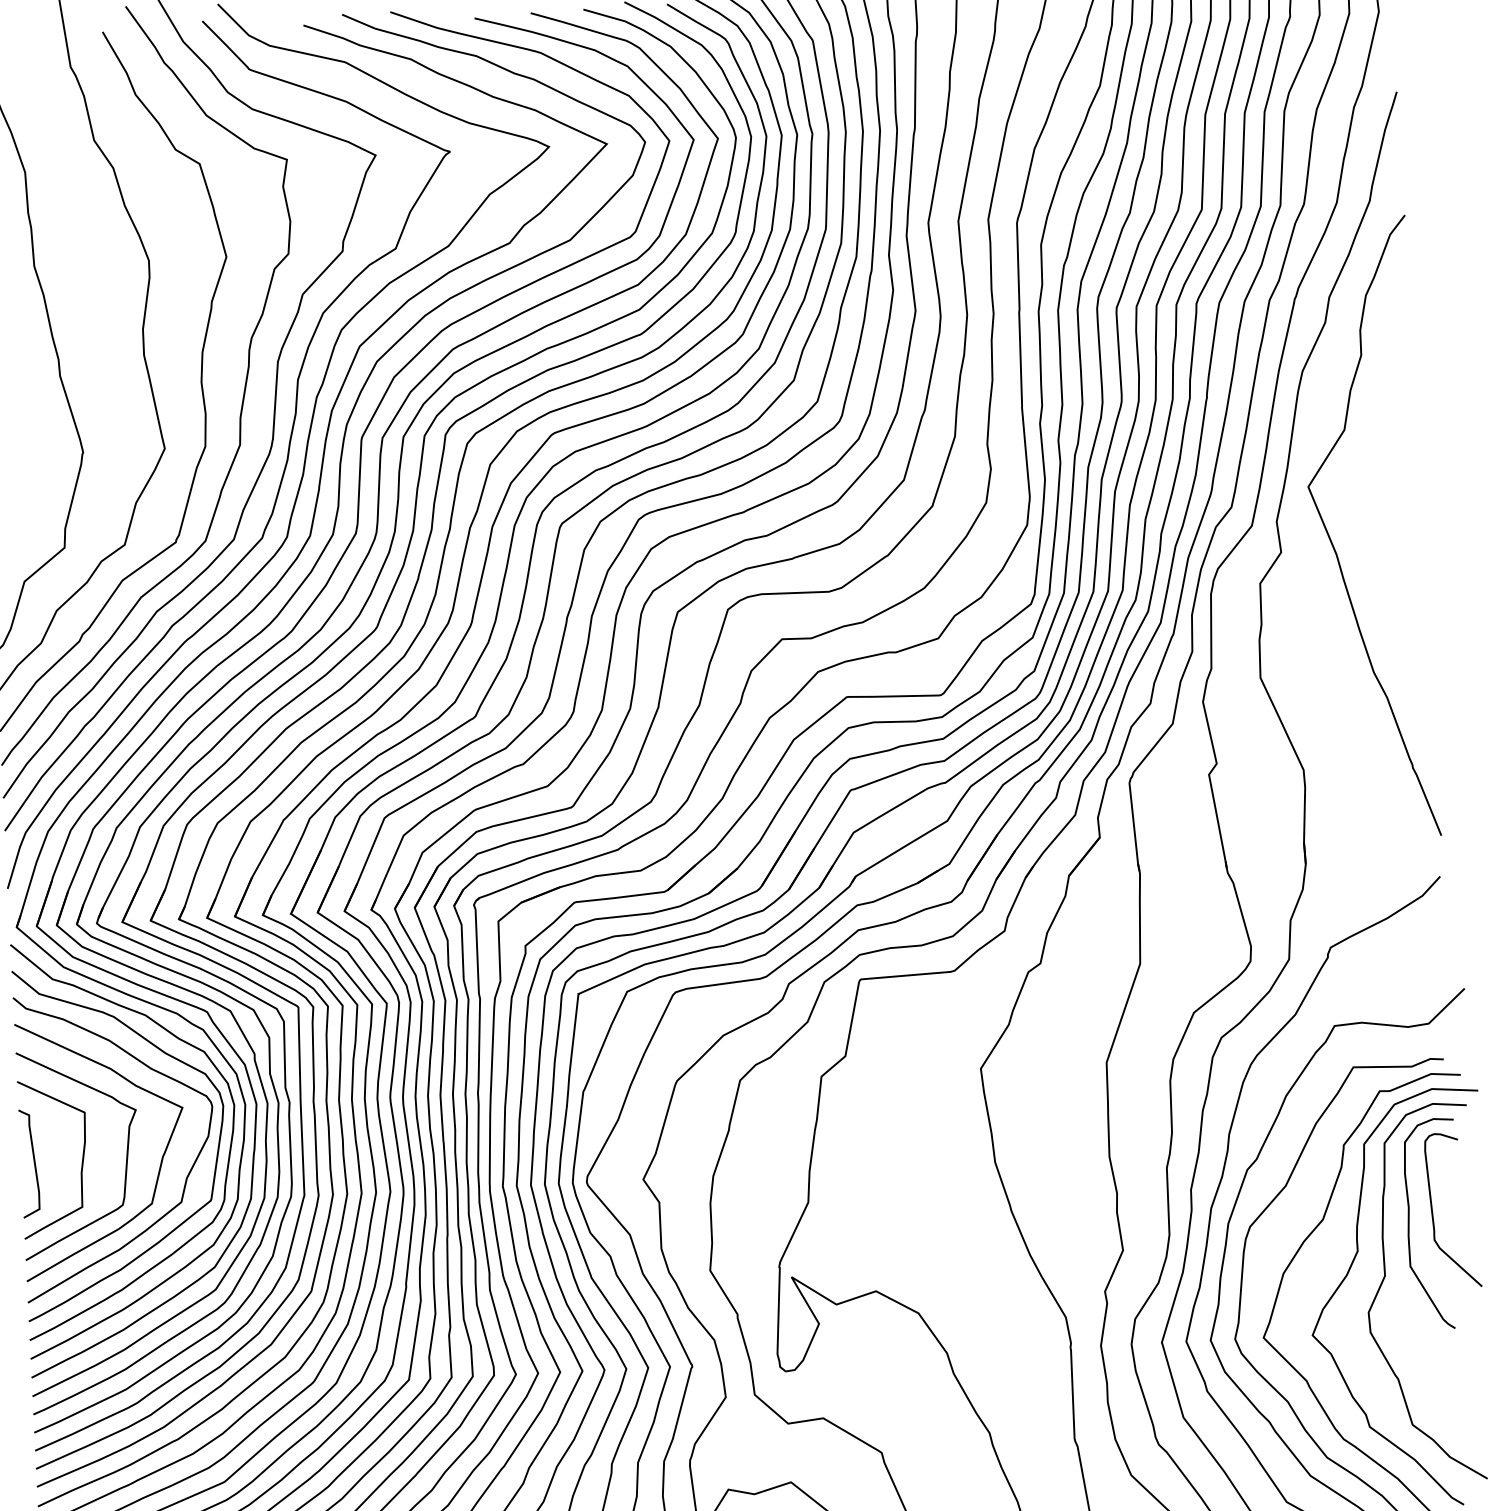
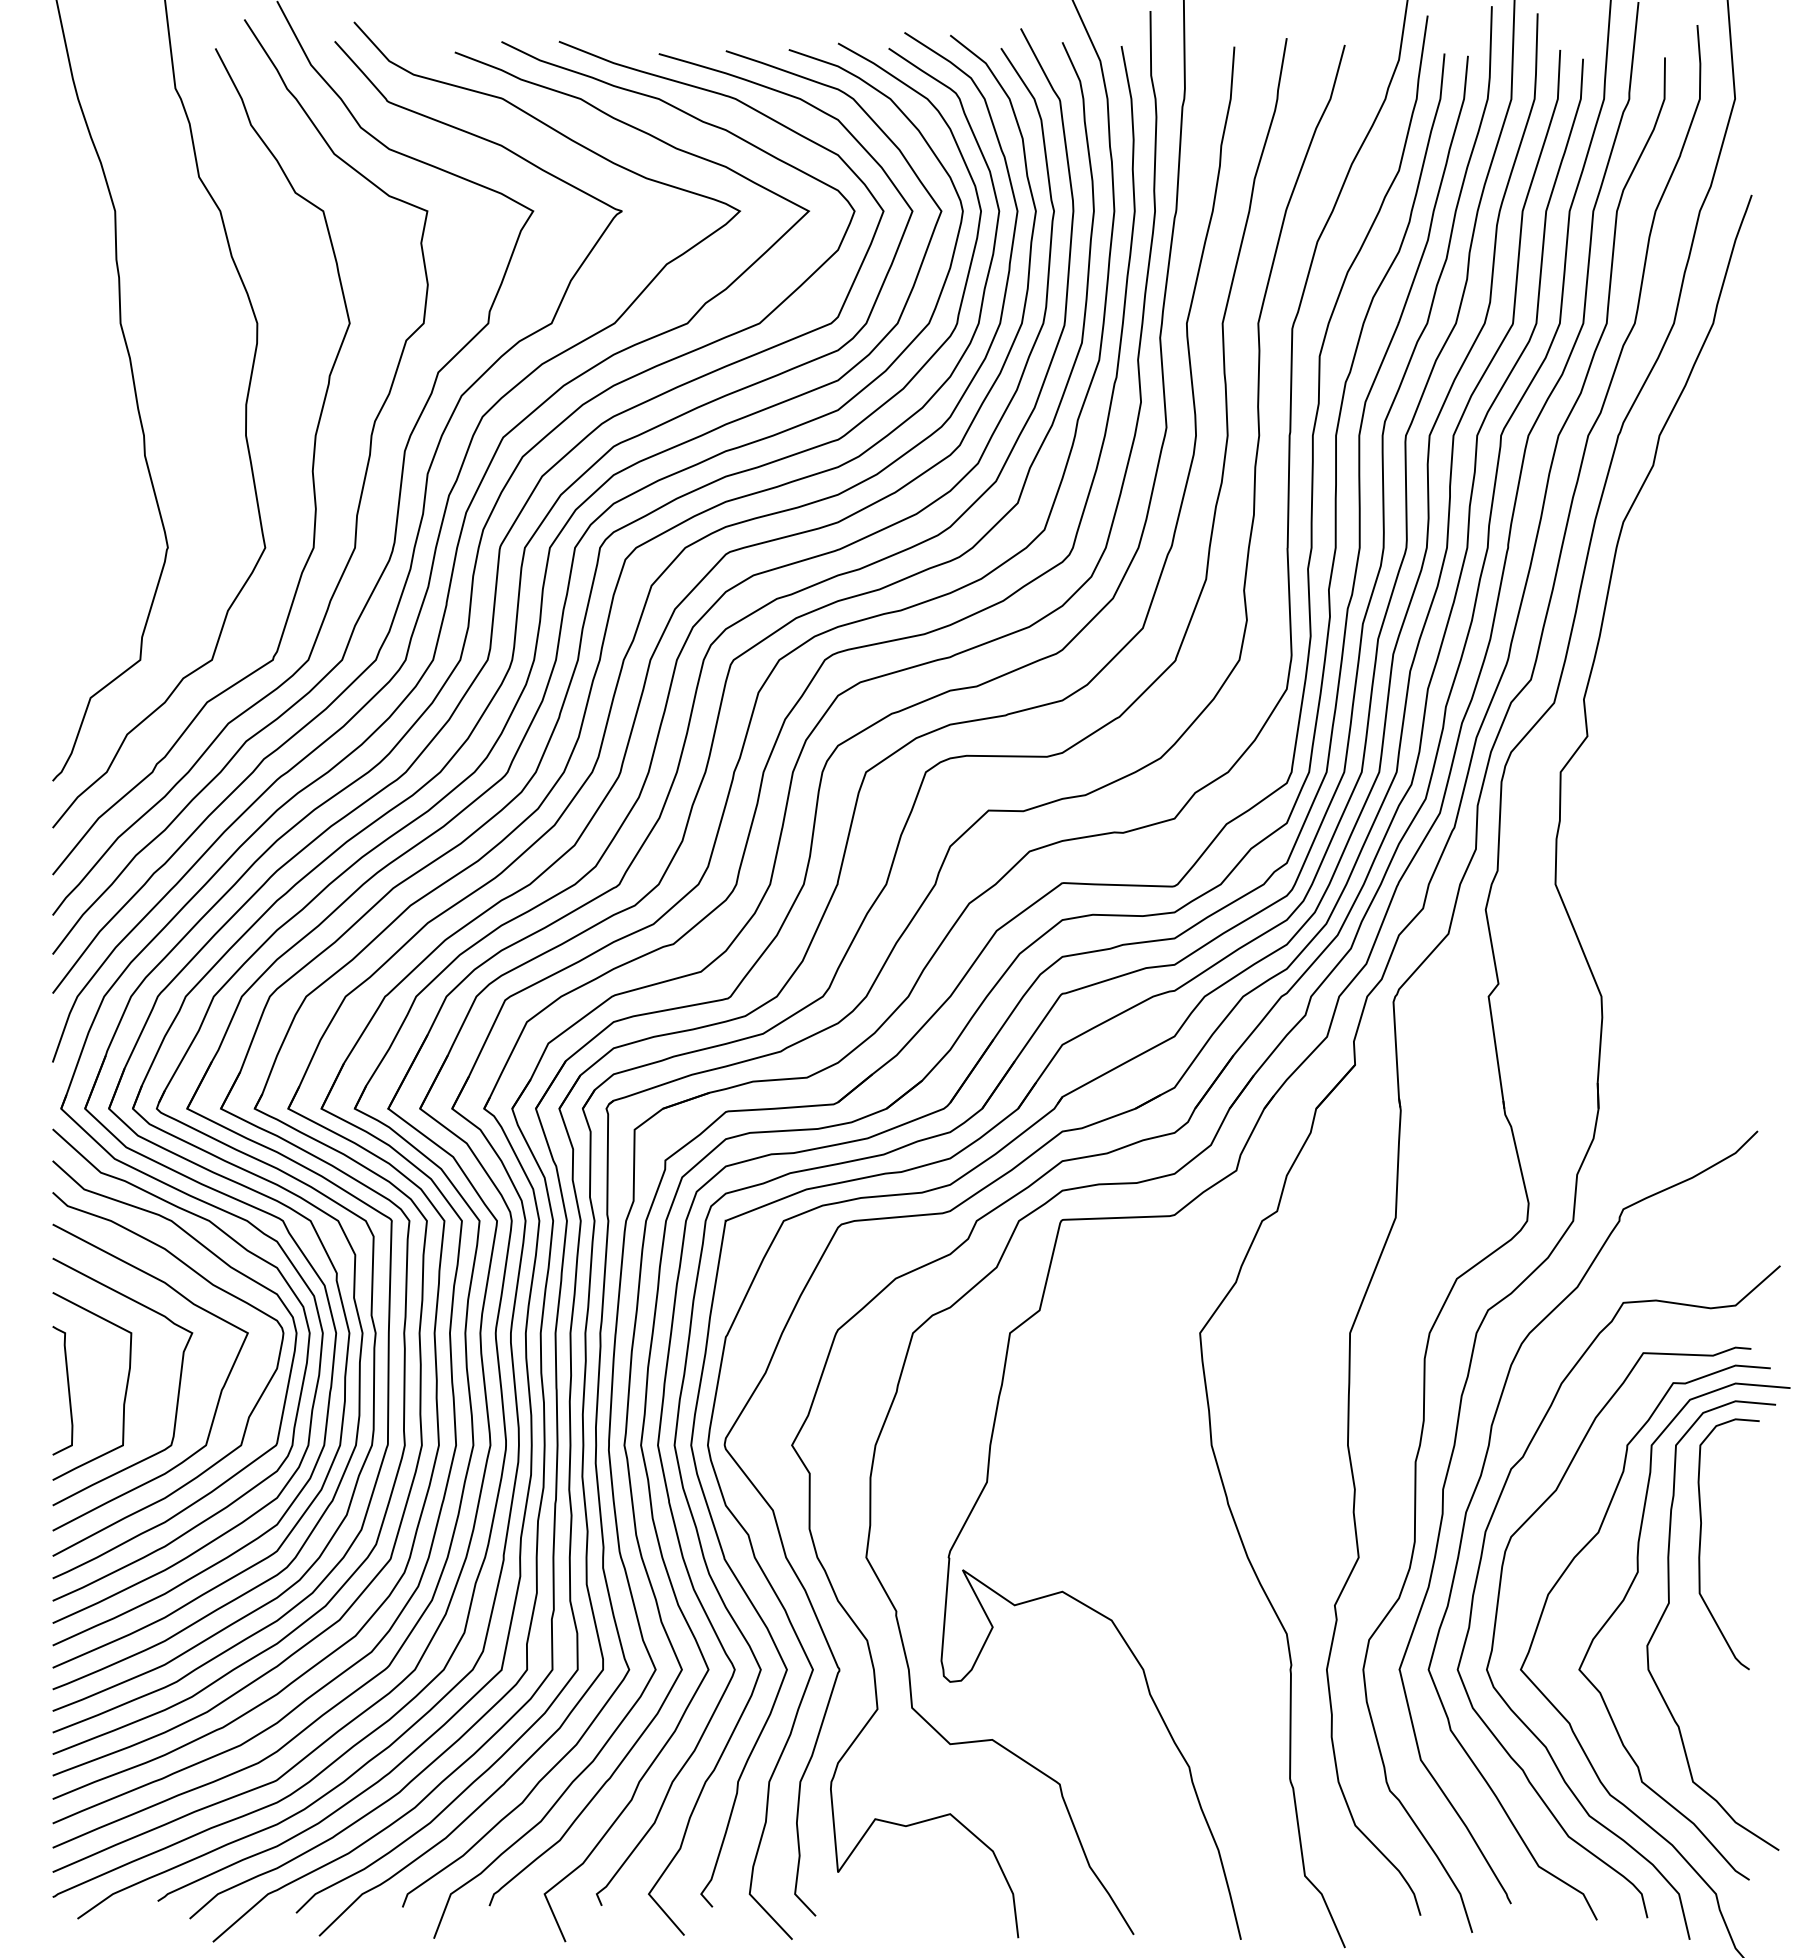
curve: (1331, 540) -> (1648, 725), removed
curve: (1432, 1210) -> (1729, 1528), removed

